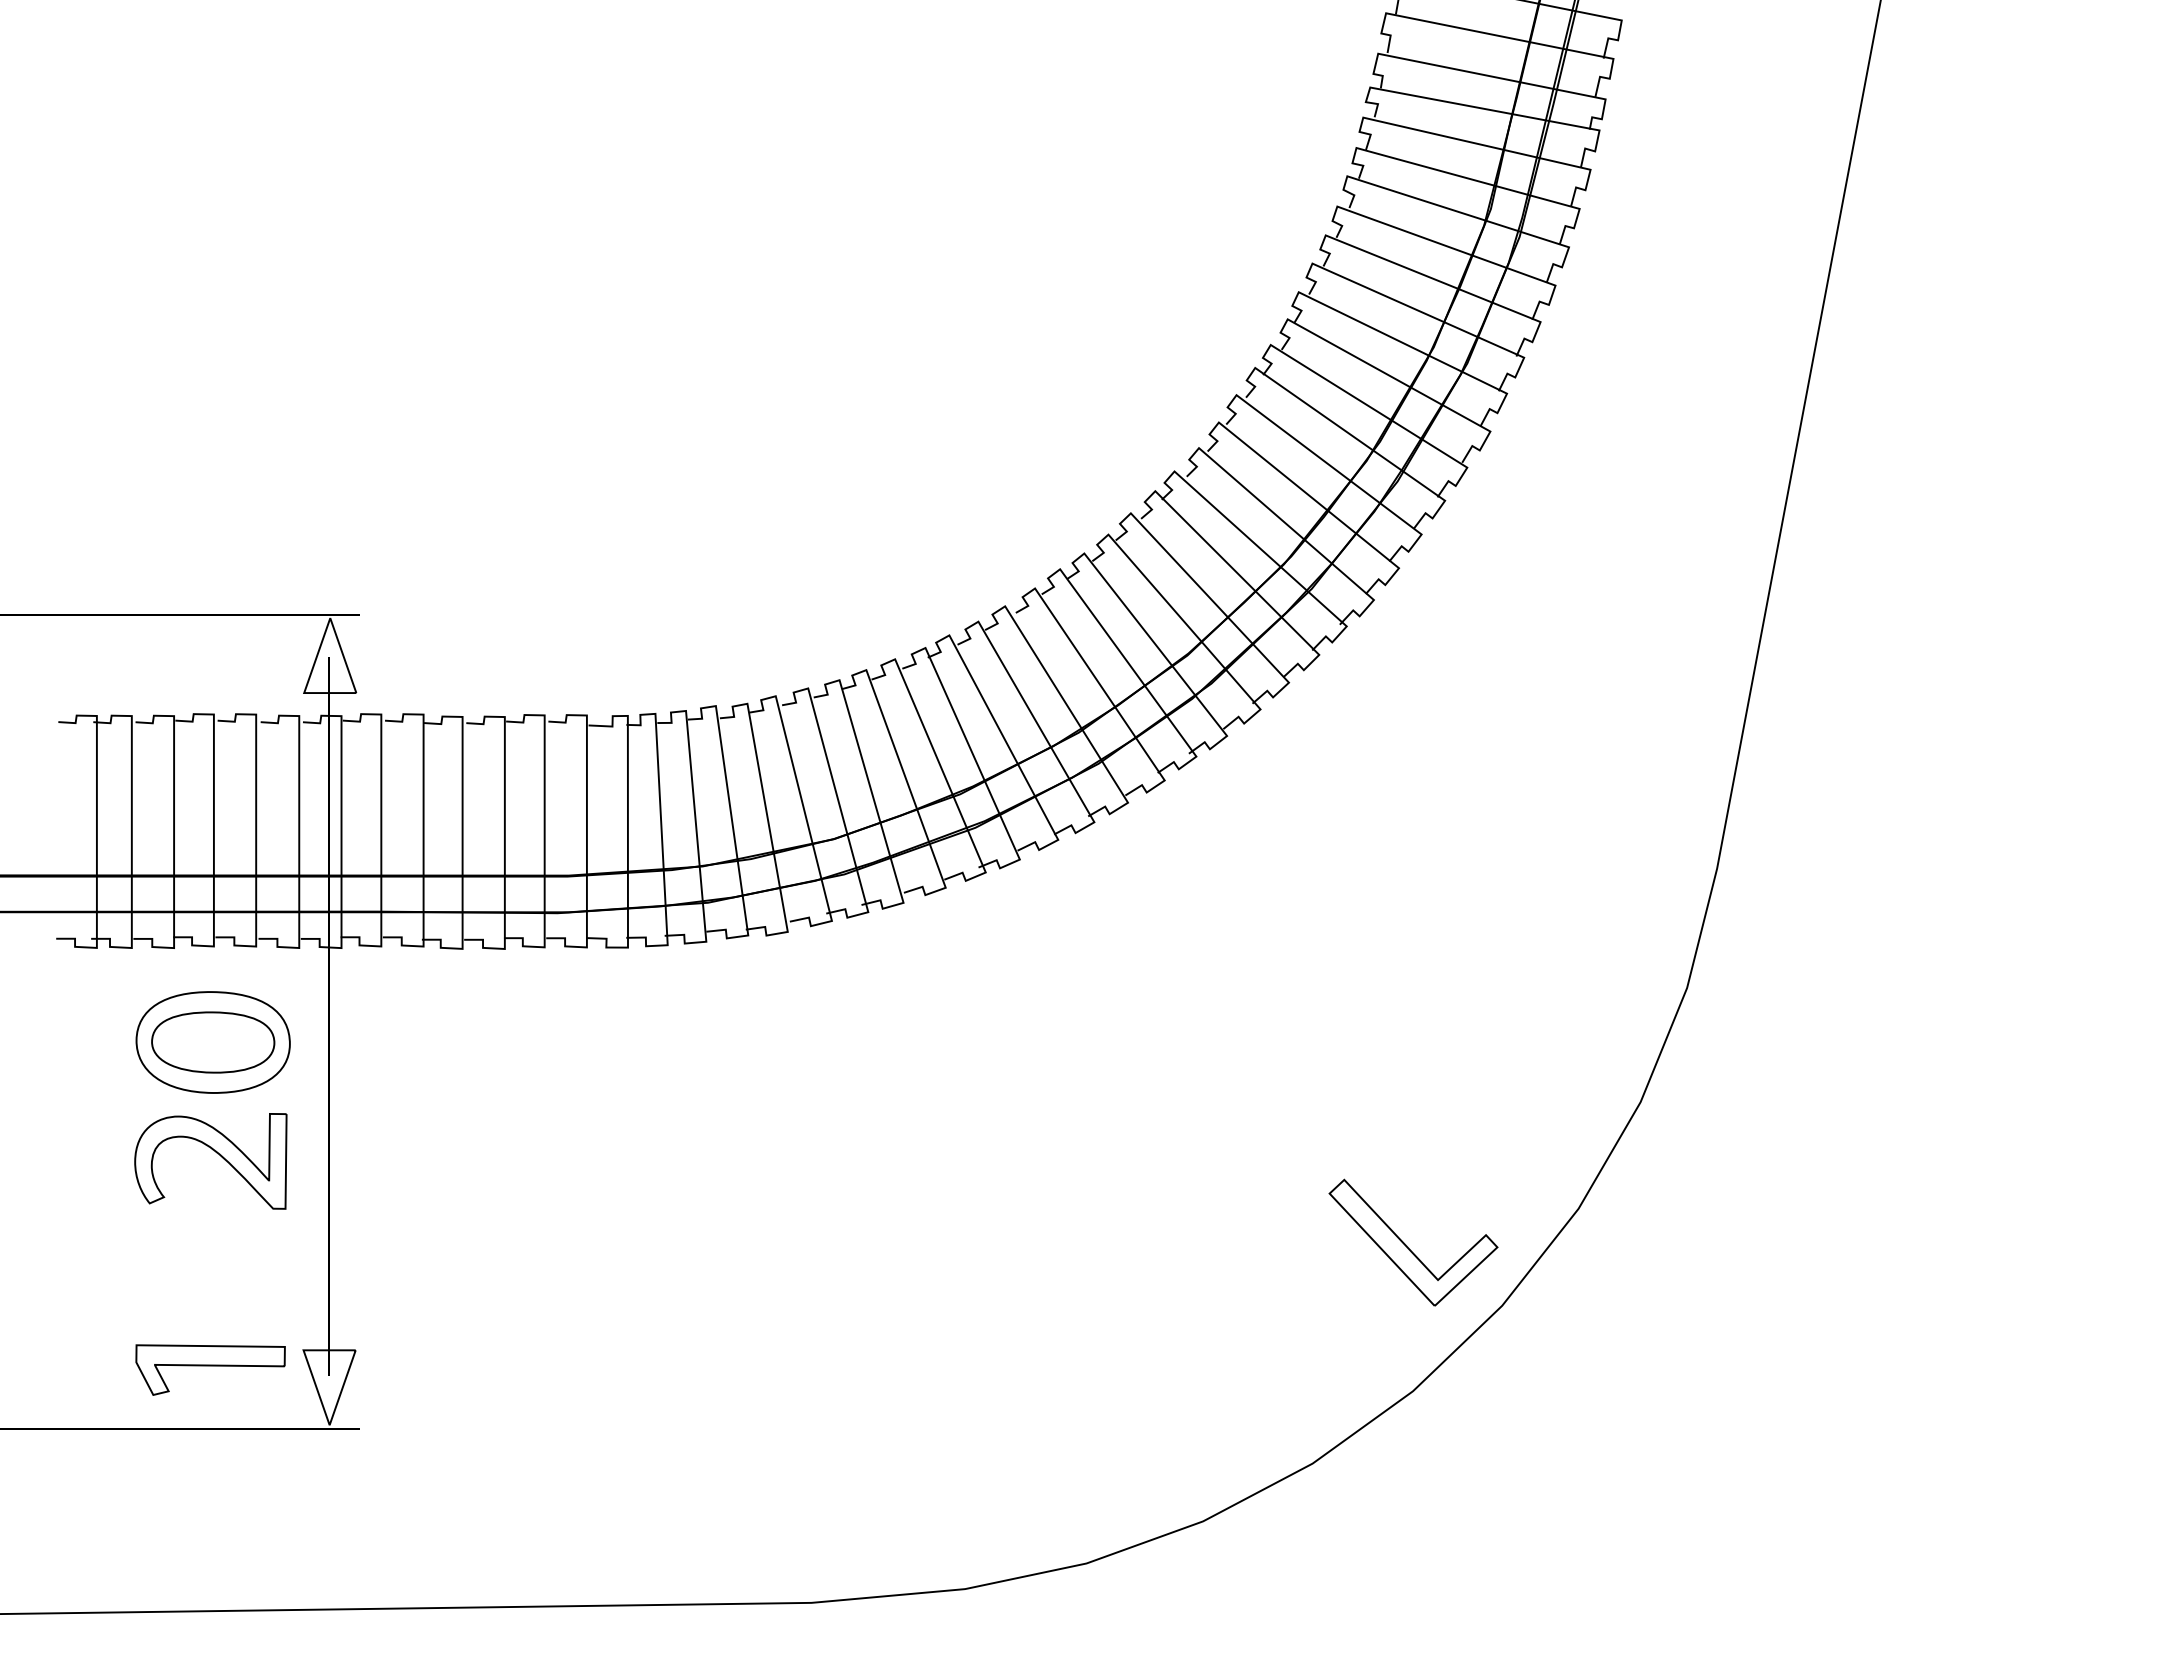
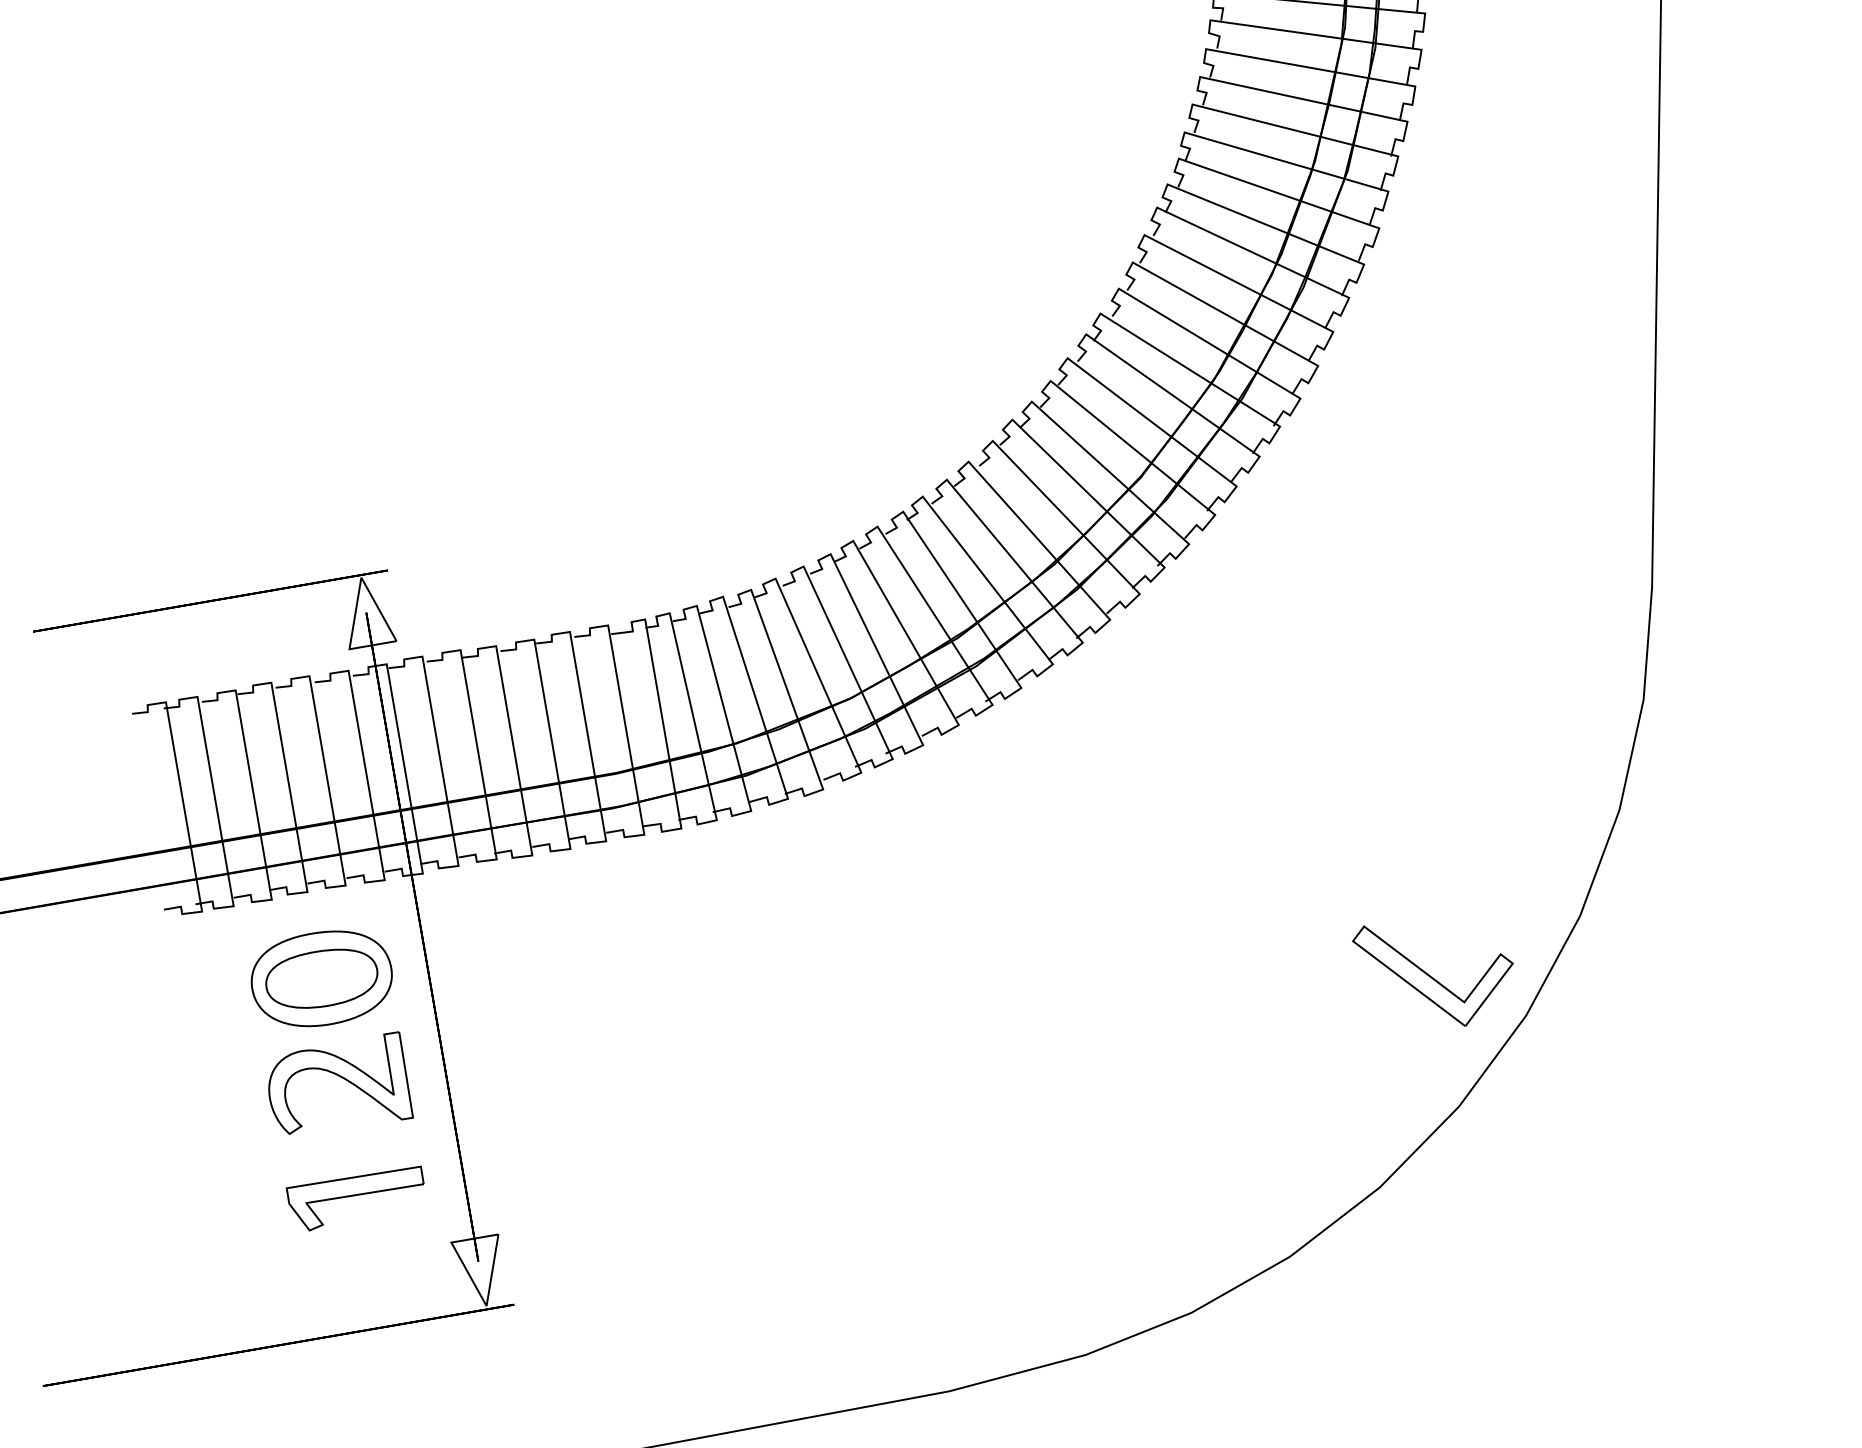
part: (210, 1369) -> (357, 1198), moved

